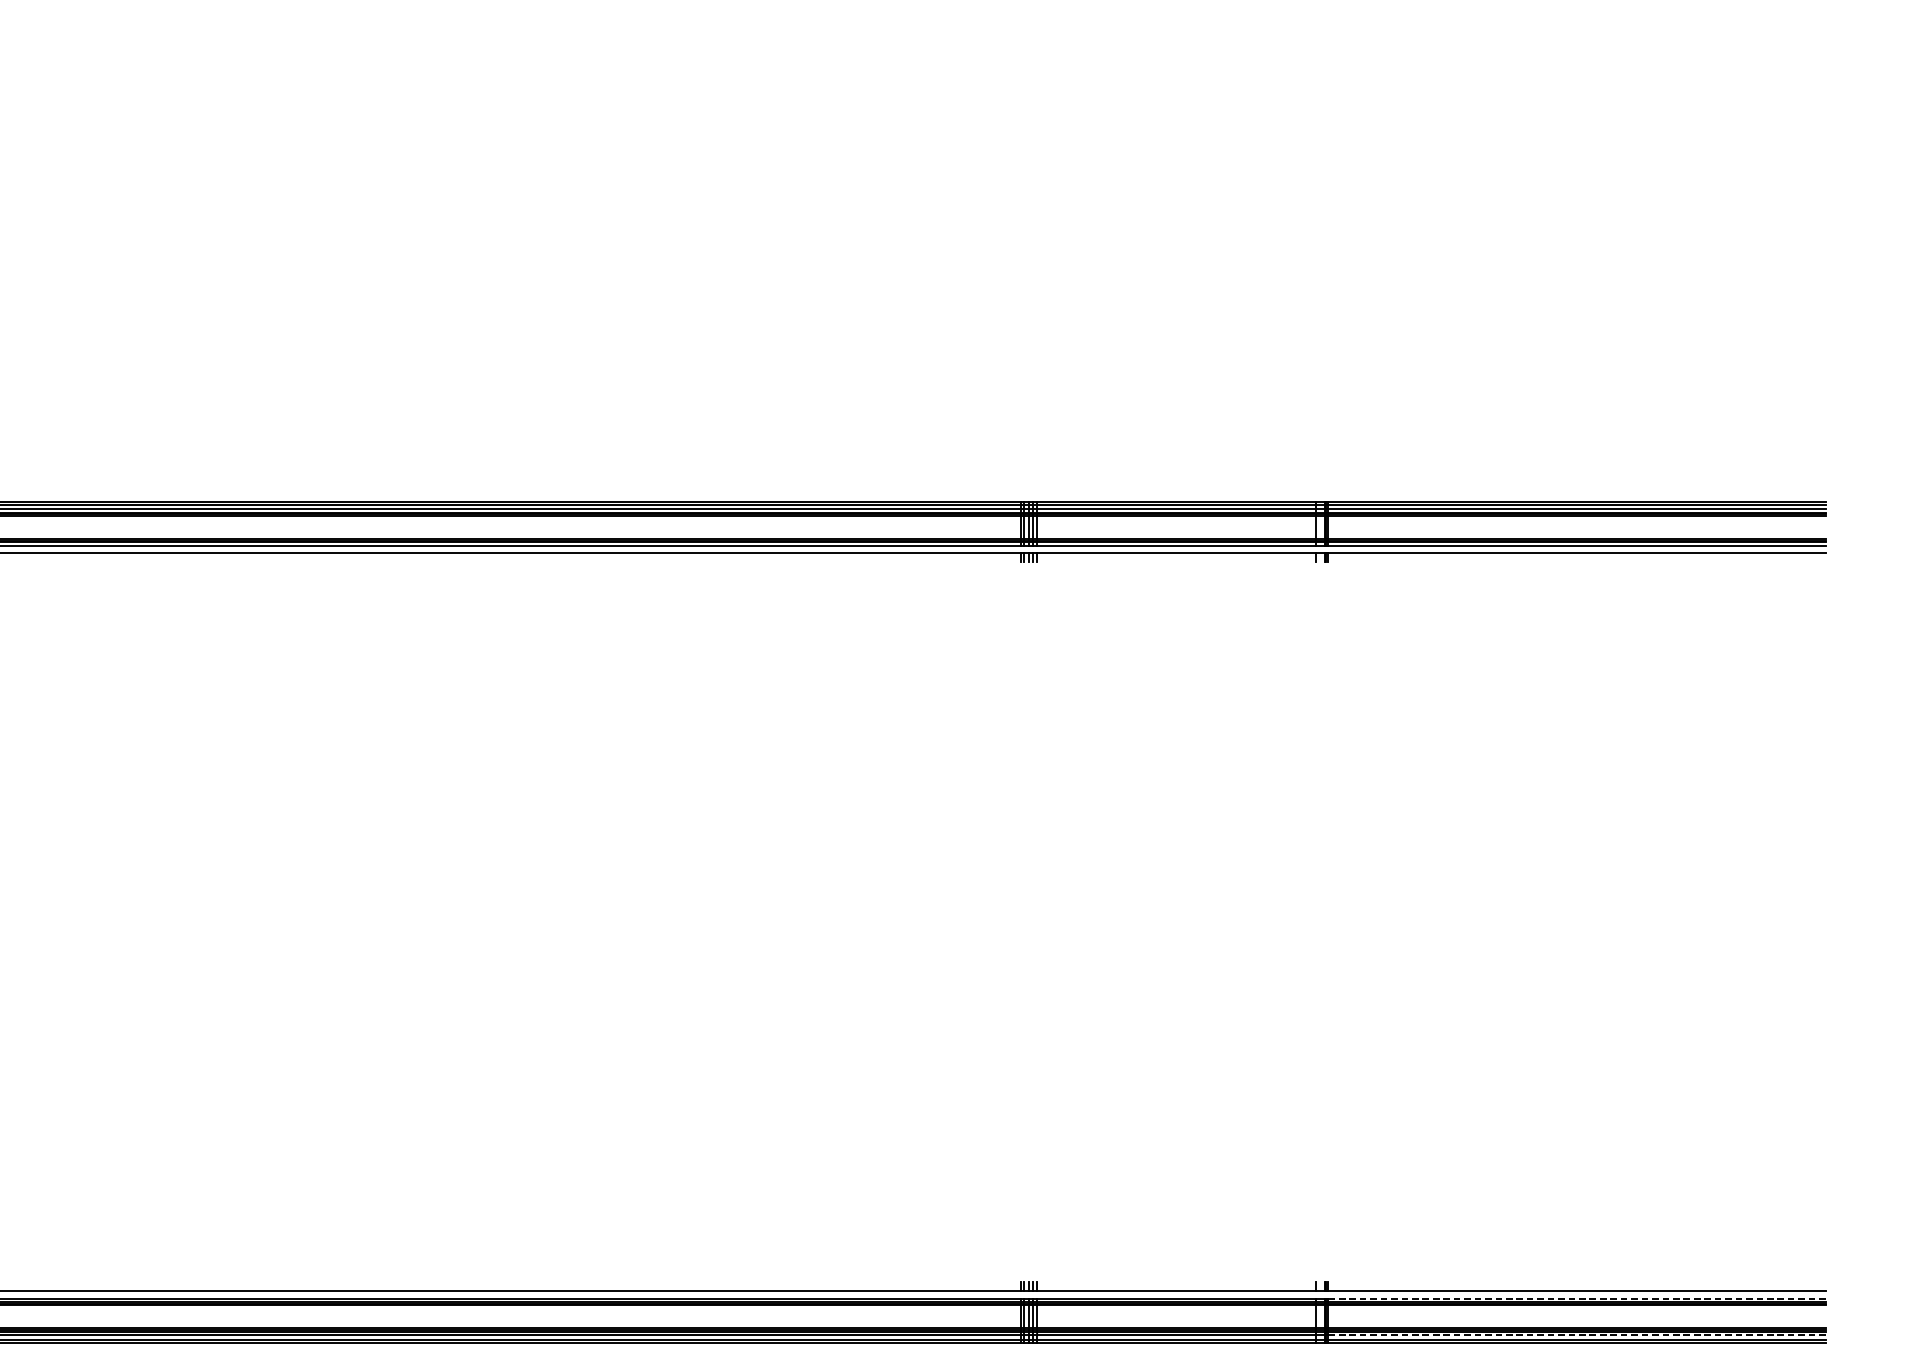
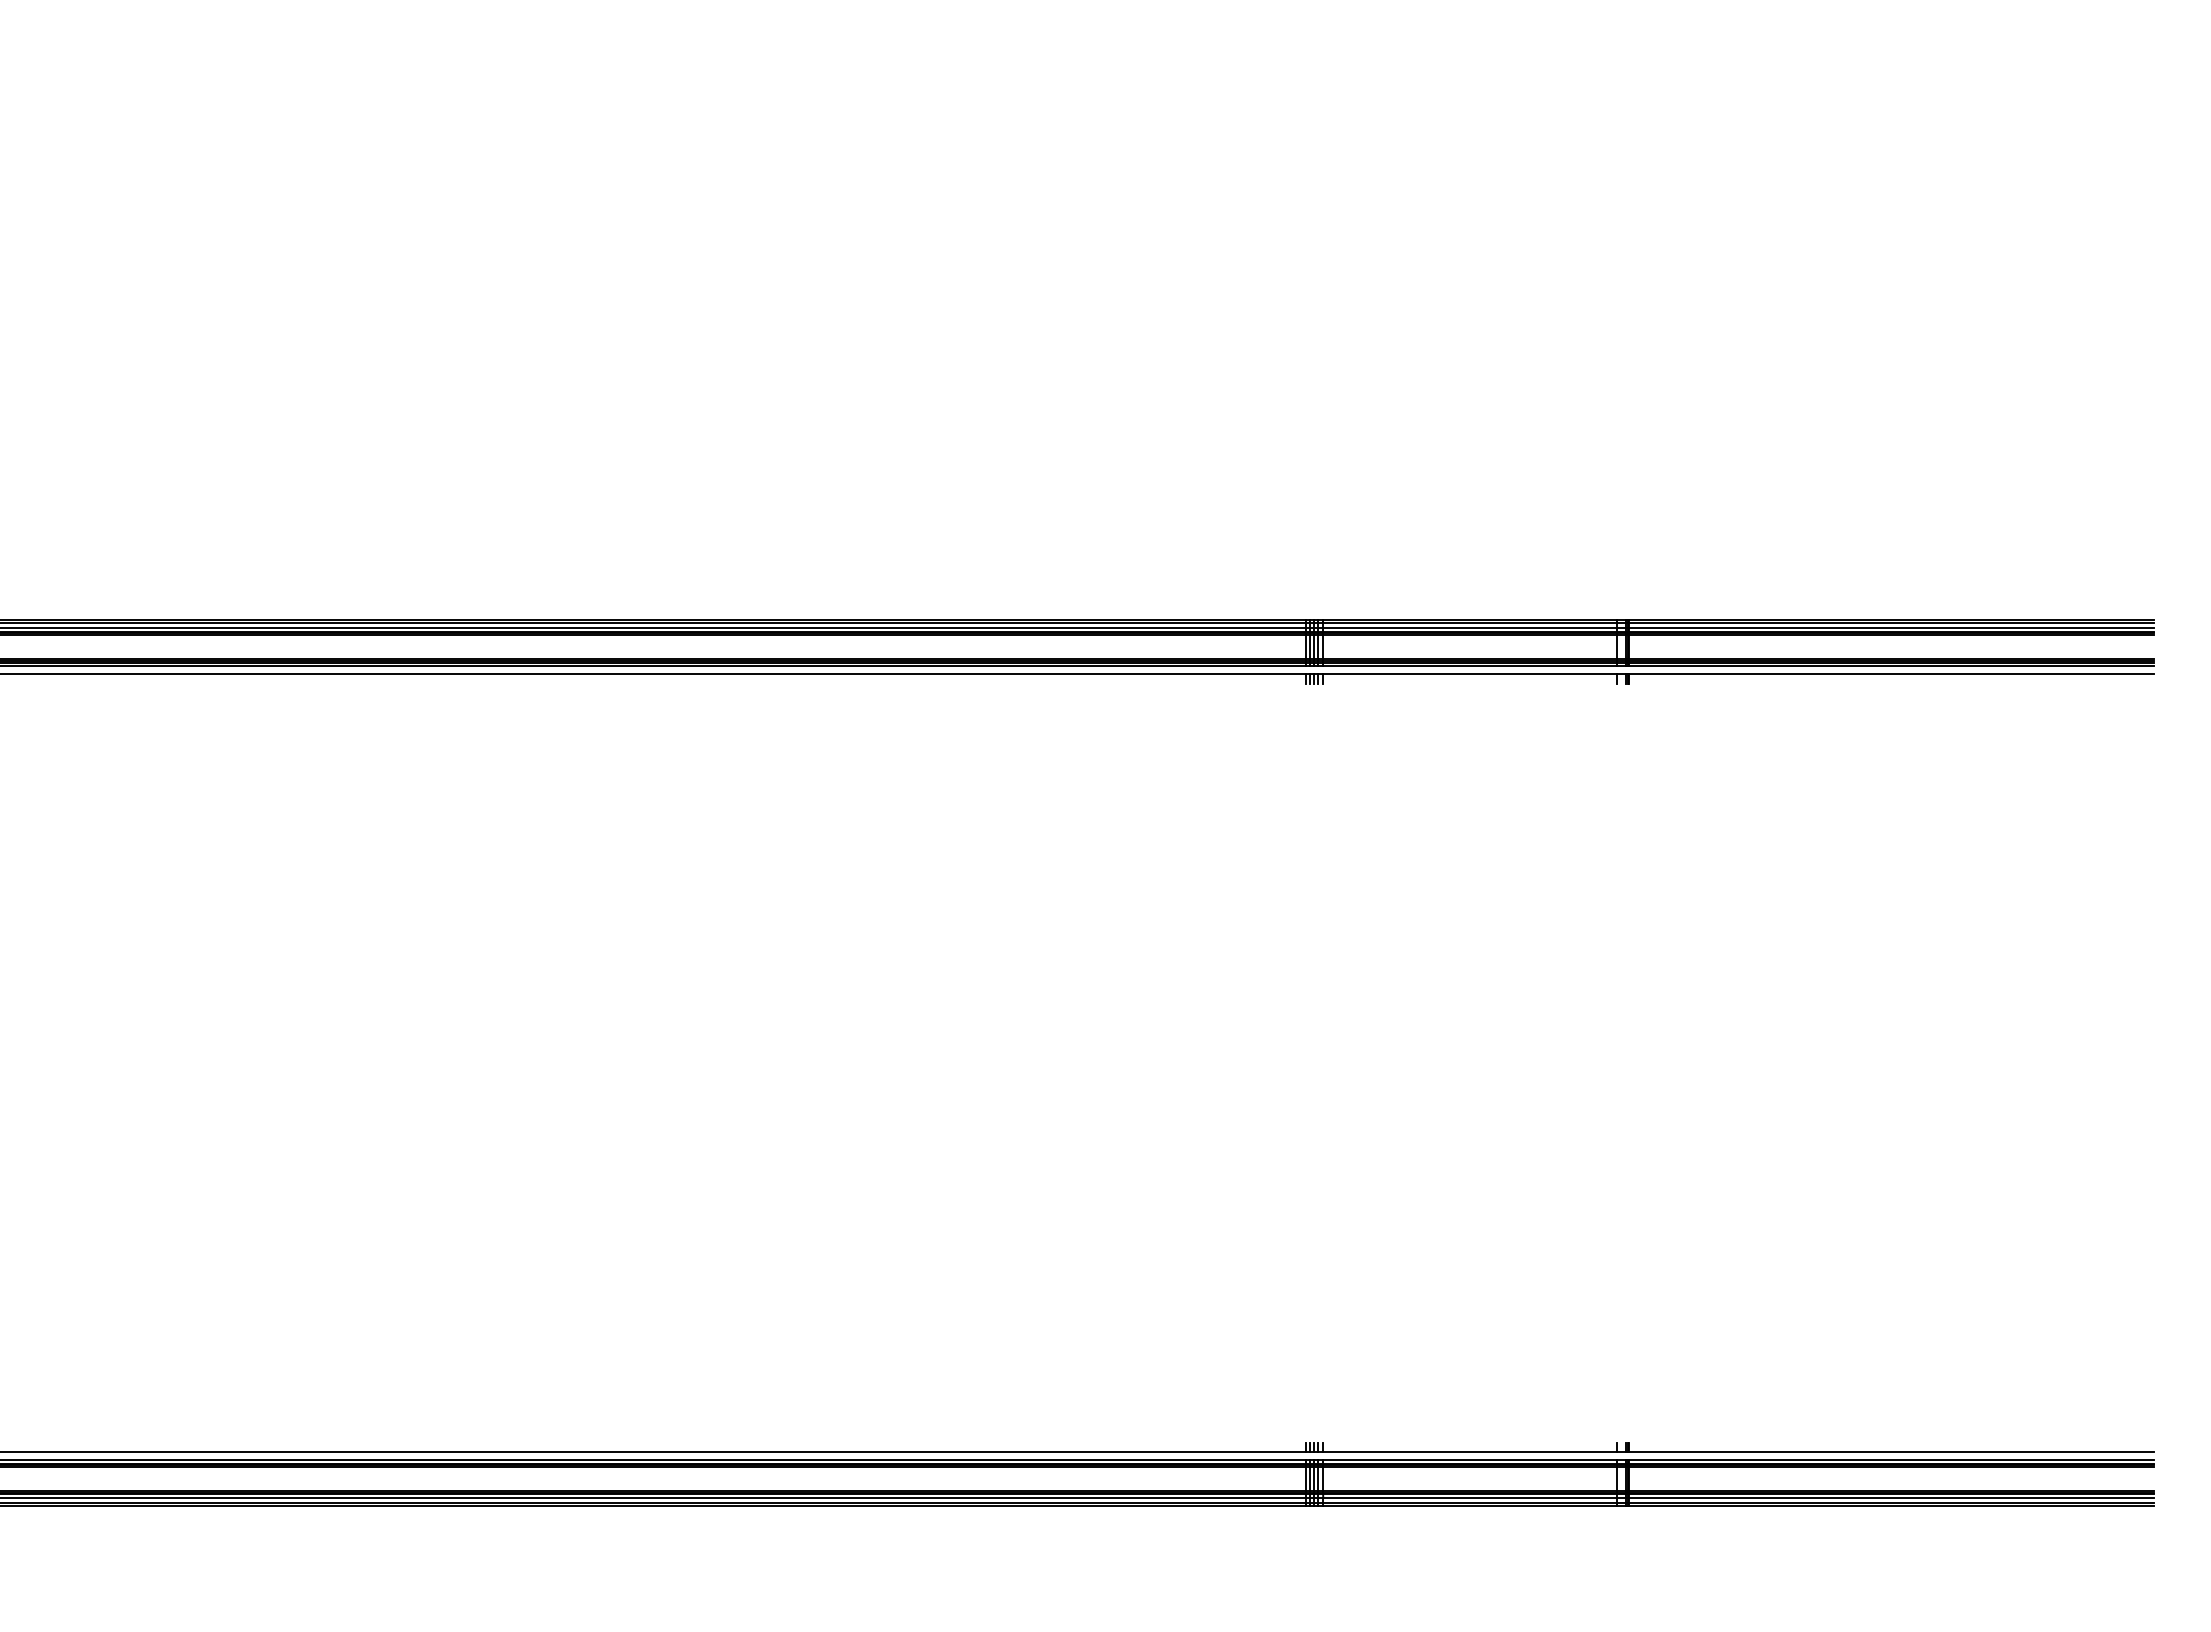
line: (1576, 1298) -> (1891, 1459), dashed -> solid
line: (1576, 1335) -> (1891, 1498), dashed -> solid

